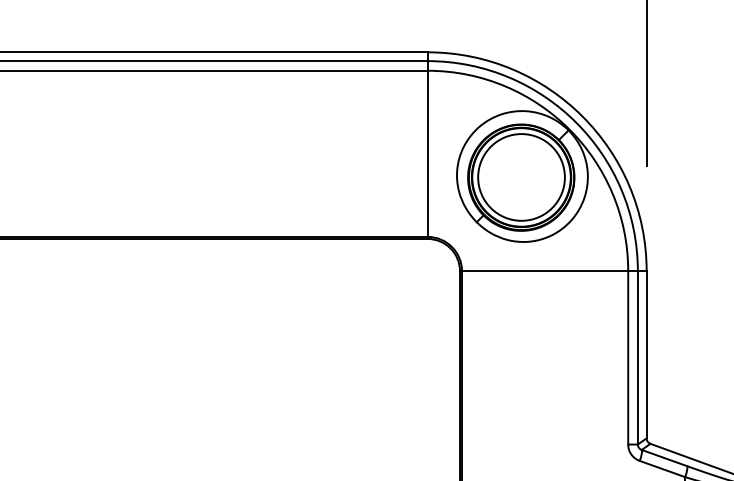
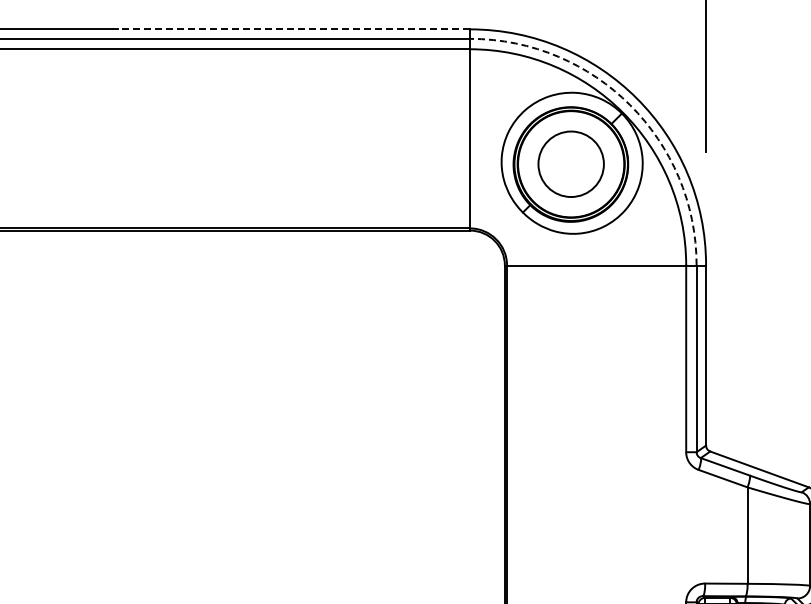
line: (264, 52) -> (294, 29), solid -> dashed
arc: (576, 122) -> (630, 105), solid -> dashed
circle: (520, 177) -> (570, 164), size x0.7

